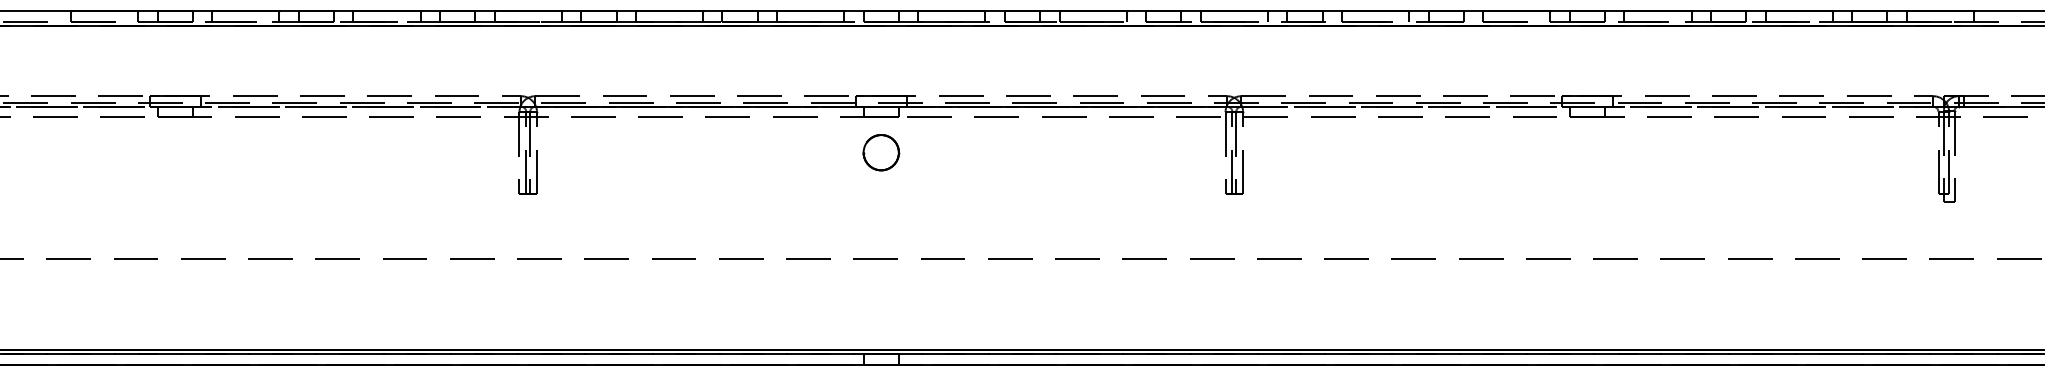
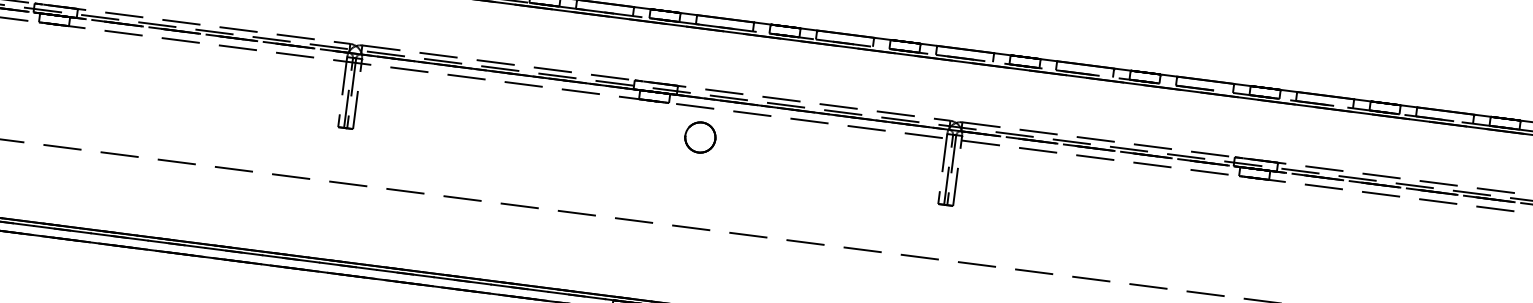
part: (881, 152) -> (700, 137), moved

